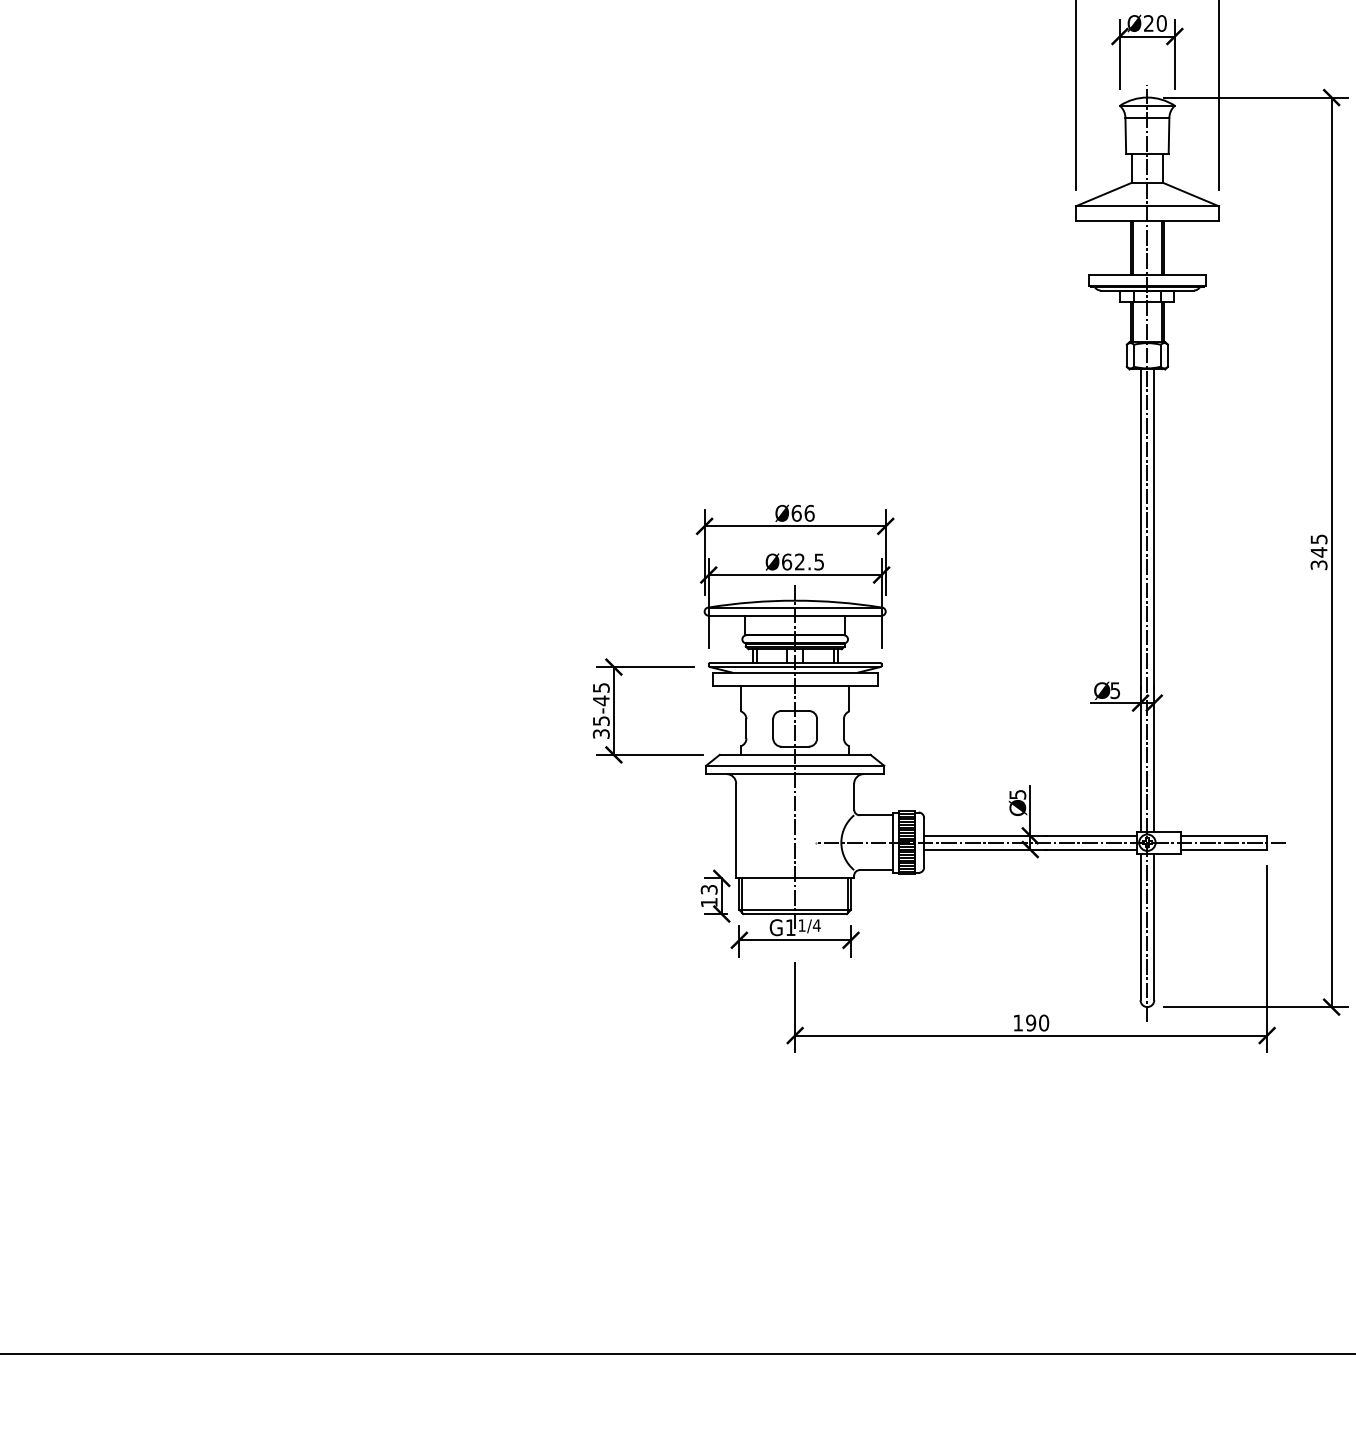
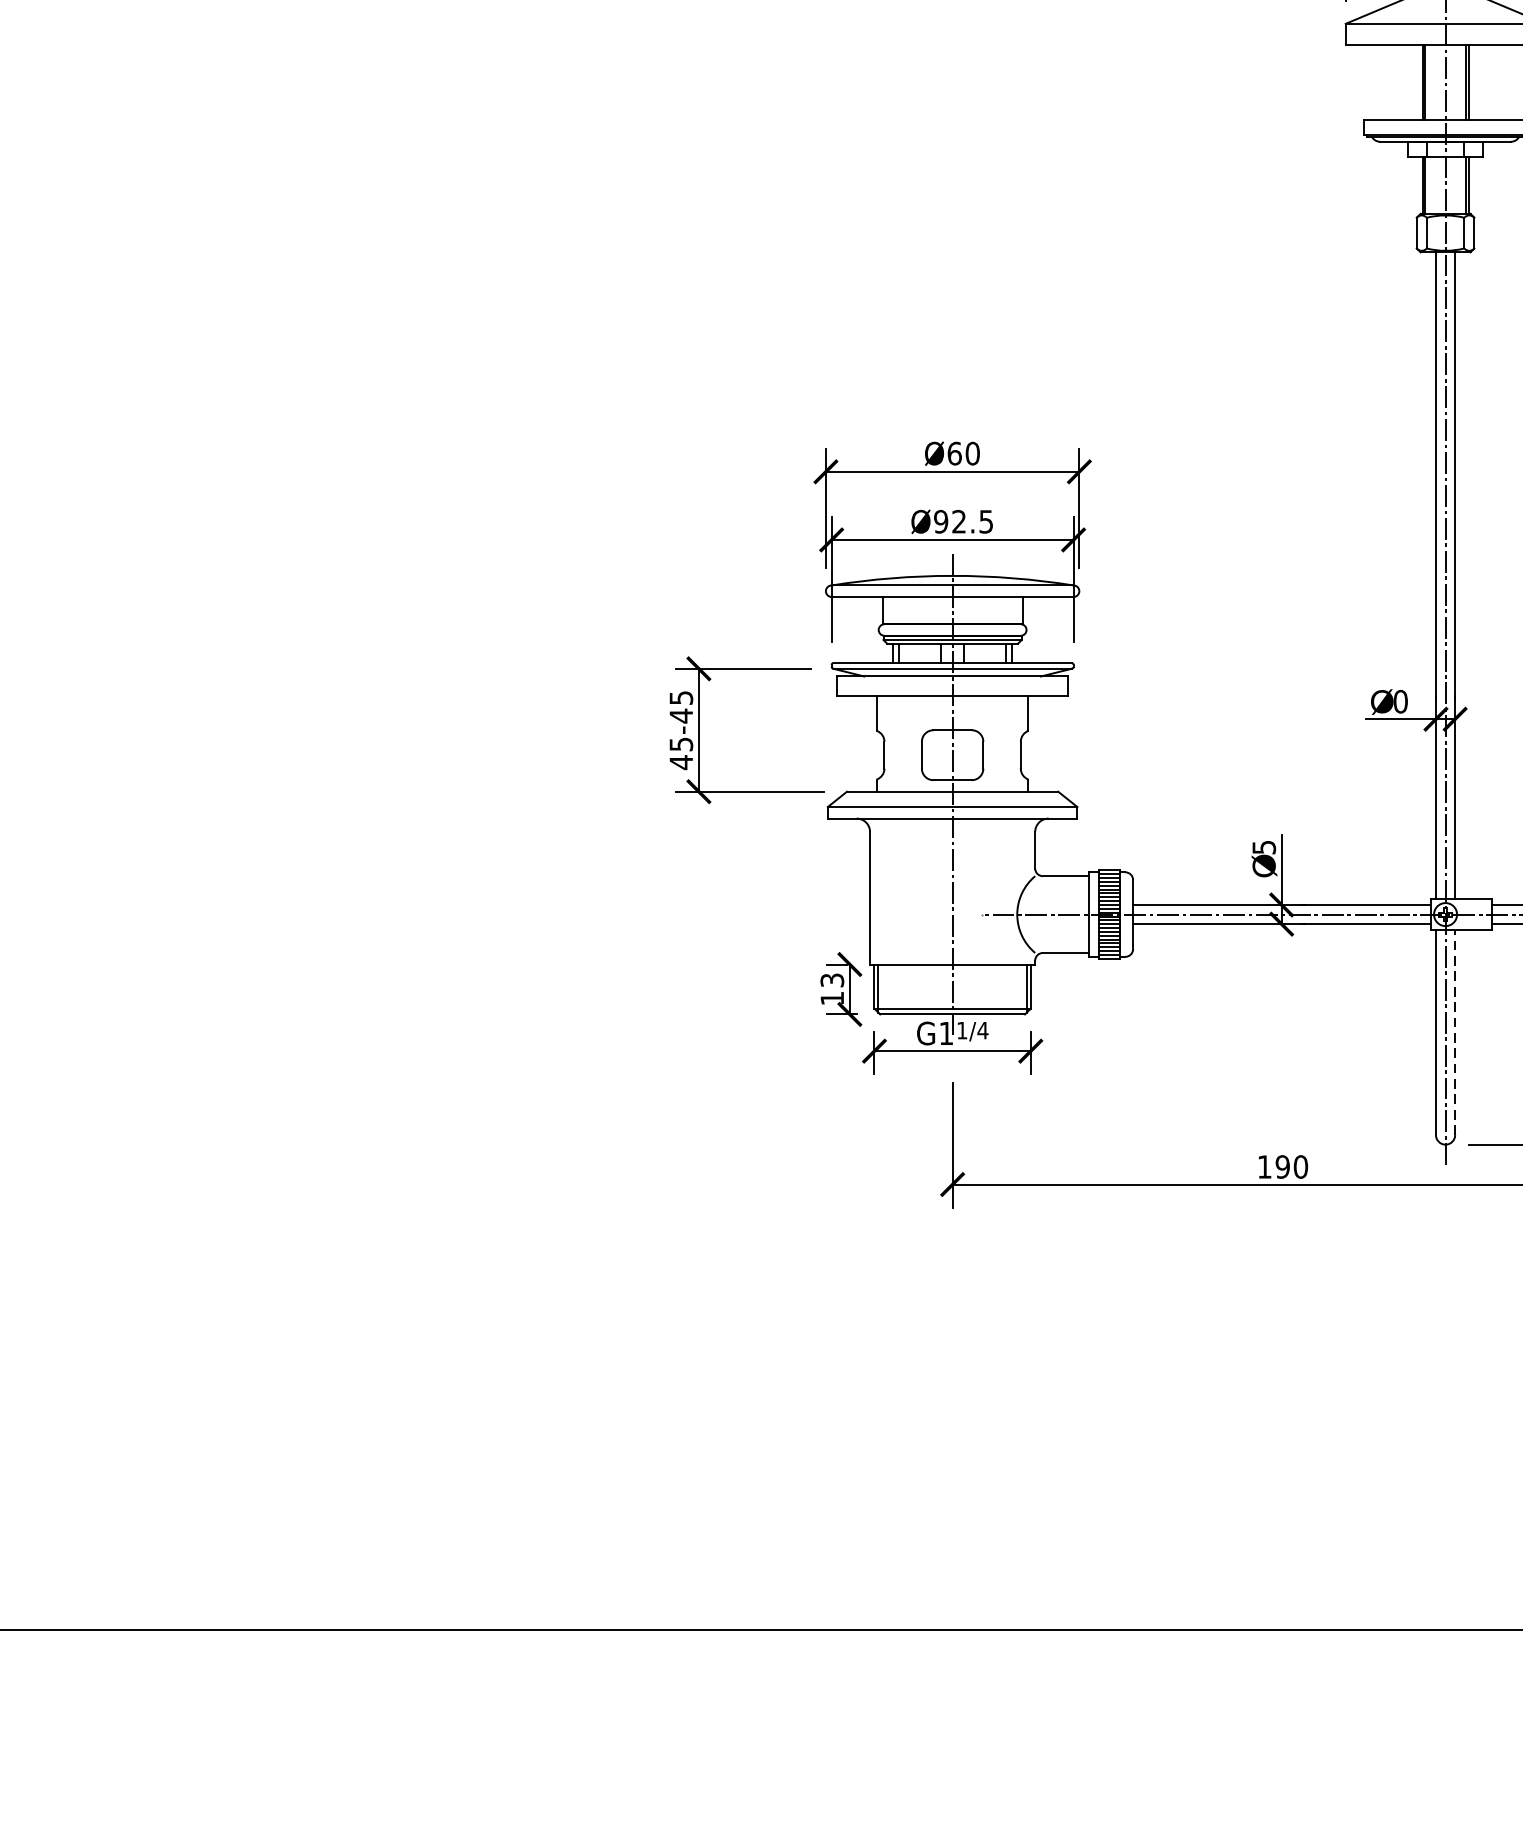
text: (809, 512) -> (972, 452), Ø66 -> Ø60
text: (786, 561) -> (940, 521), Ø62.5 -> Ø92.5
text: (1115, 690) -> (1400, 701), 5 -> 0
text: (600, 733) -> (680, 761), 35-45 -> 45-45
line: (1154, 926) -> (1455, 1031), solid -> dashed

